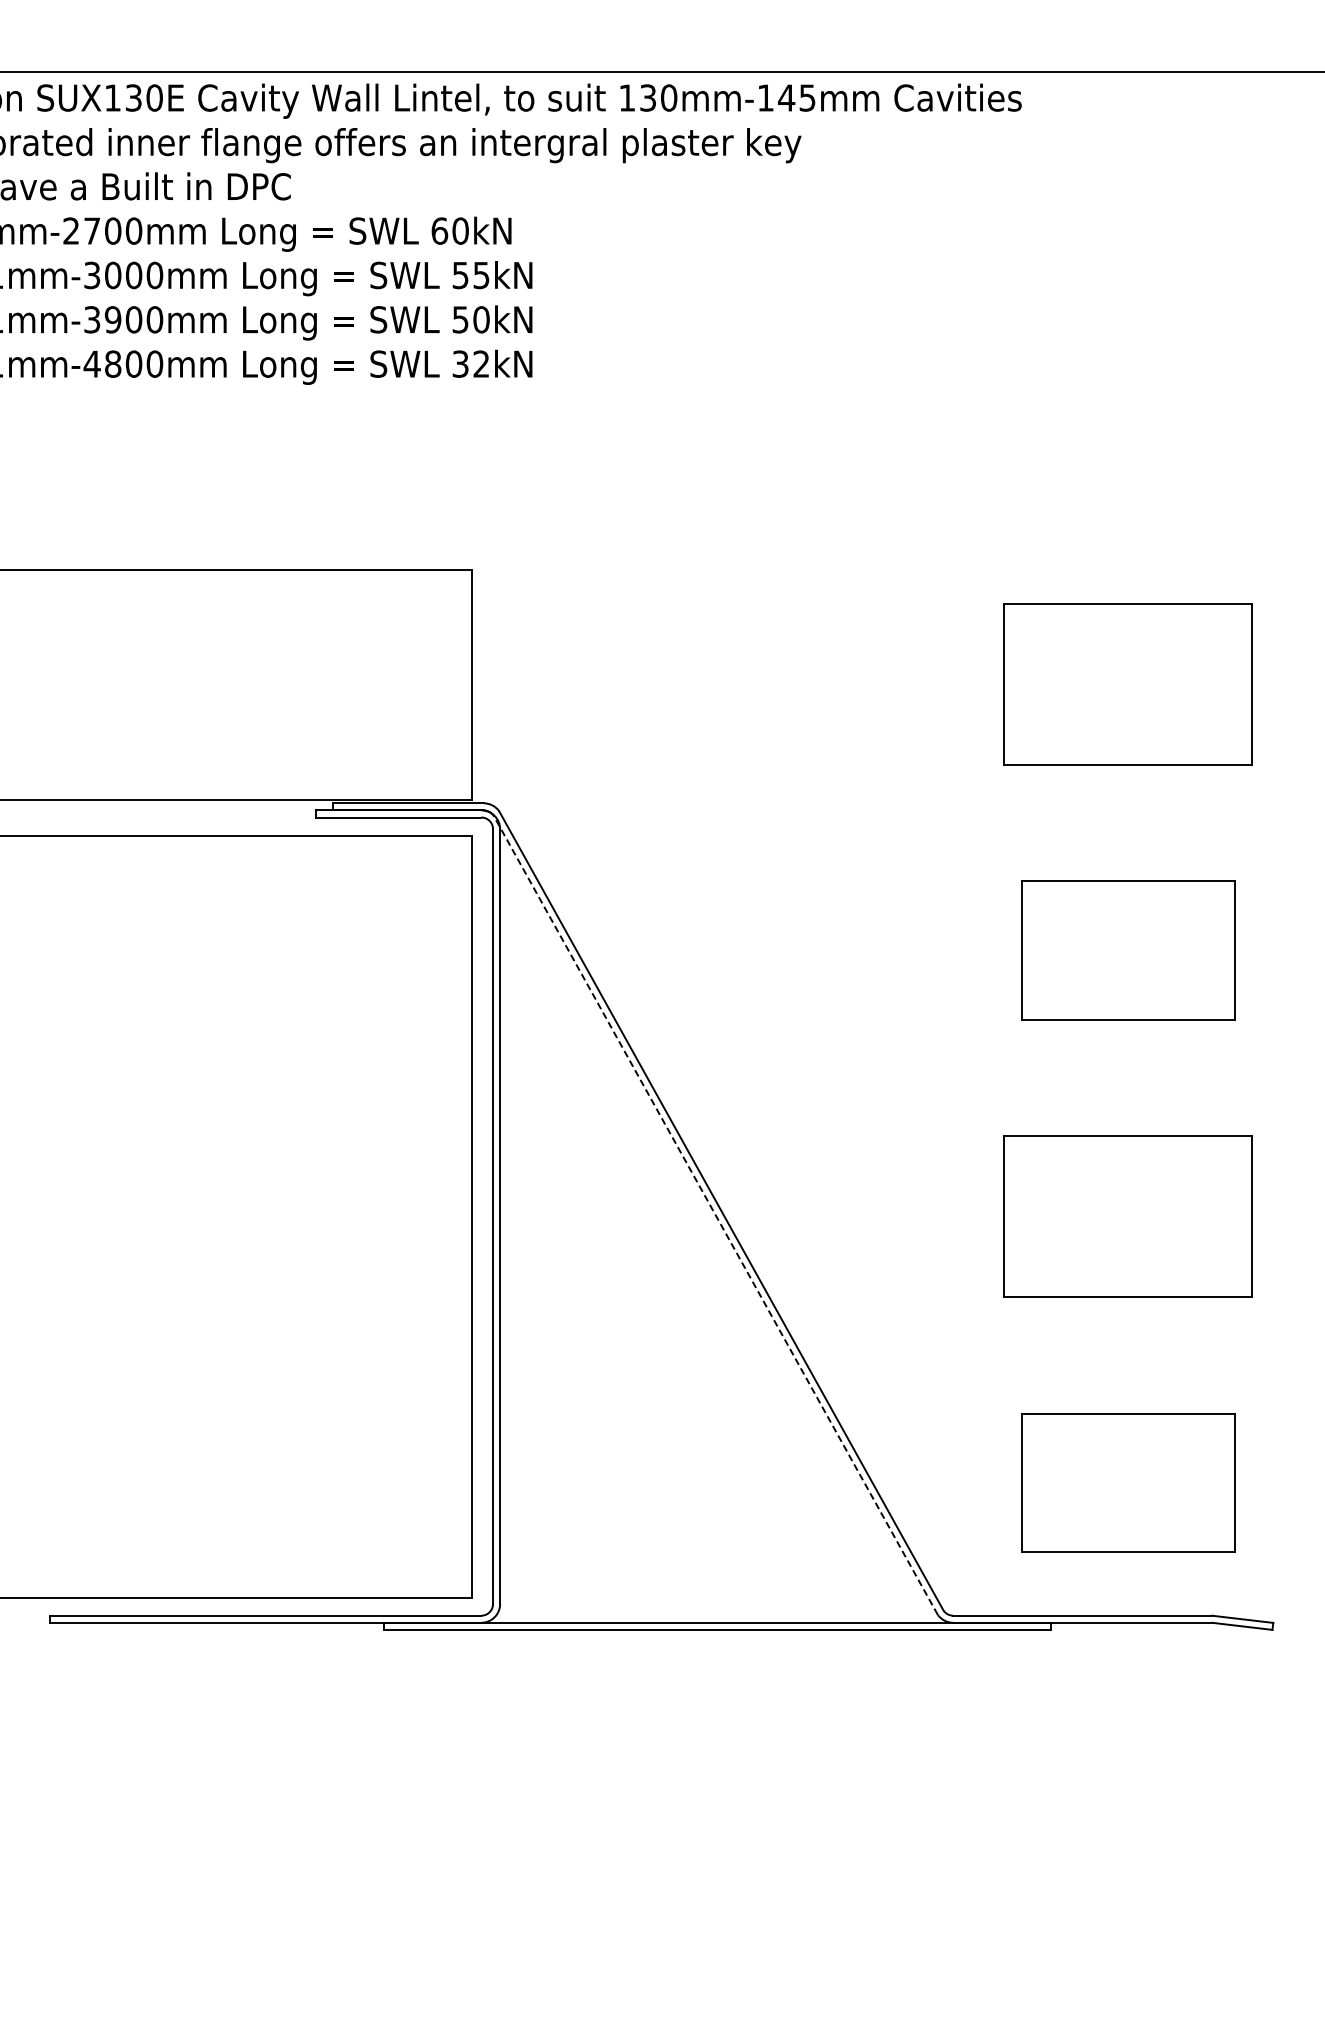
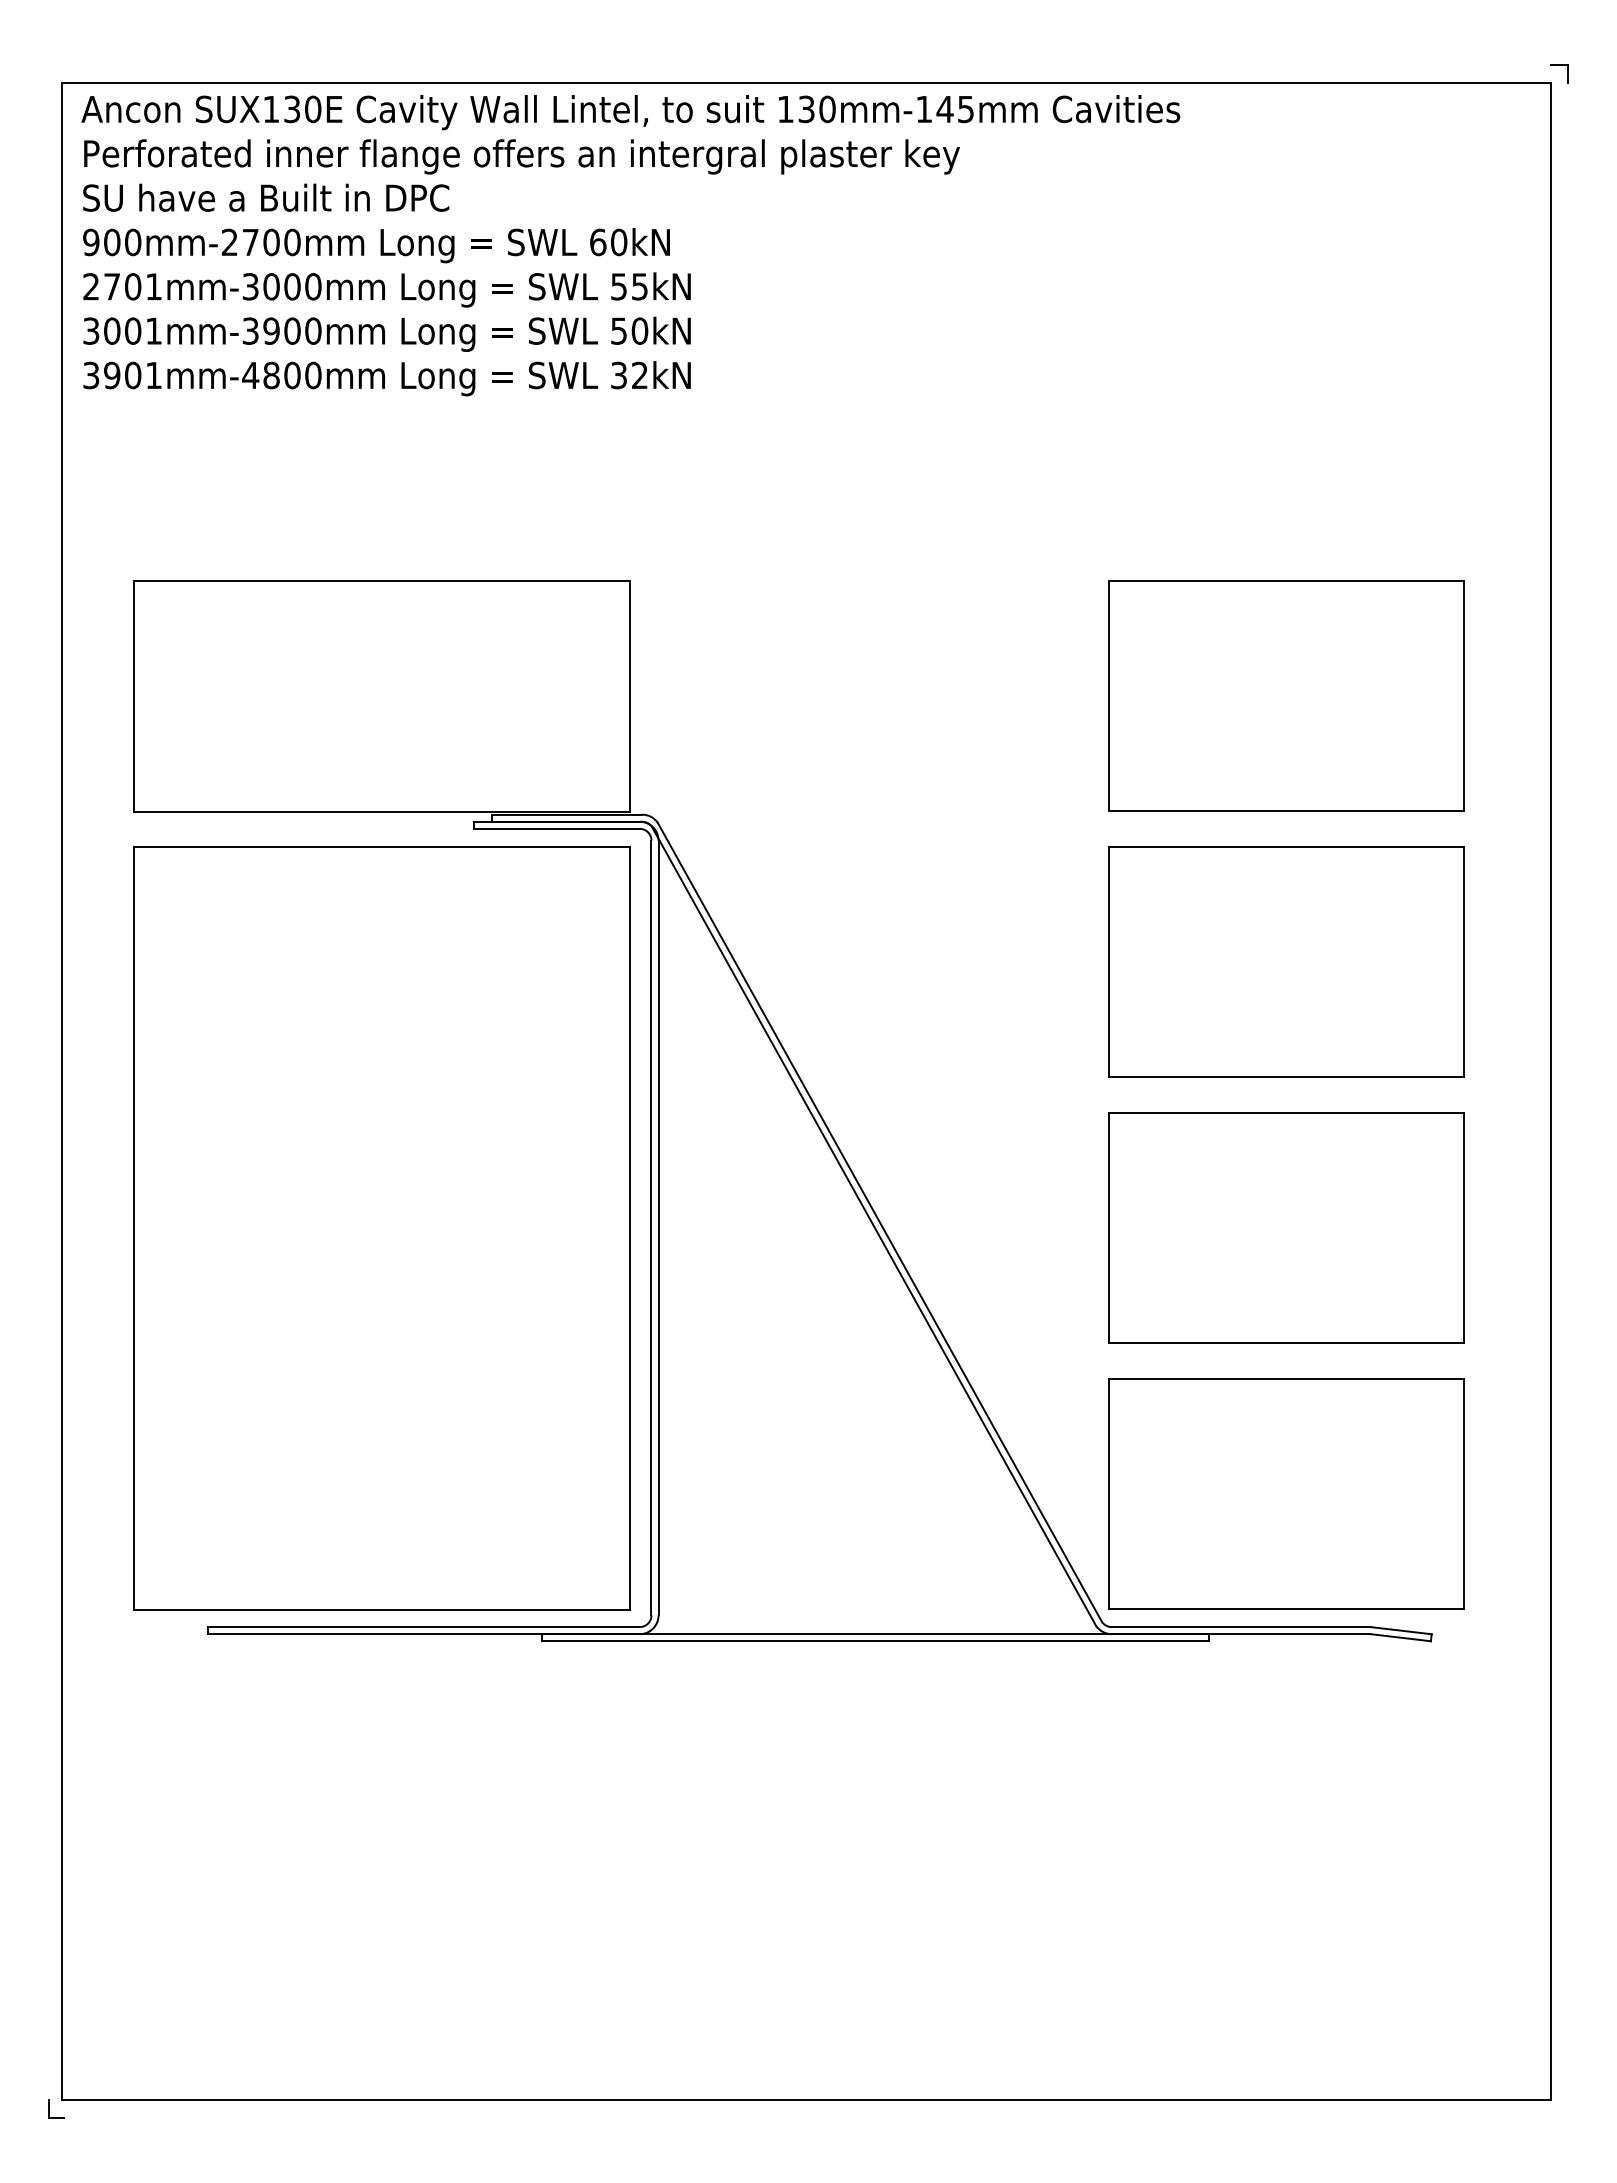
part: (1128, 684) -> (1286, 695), size x1.43
part: (1128, 950) -> (1286, 961), size x1.67
line: (715, 1215) -> (873, 1226), dashed -> solid
part: (1128, 1216) -> (1286, 1227), size x1.43
part: (1128, 1482) -> (1286, 1493), size x1.67

